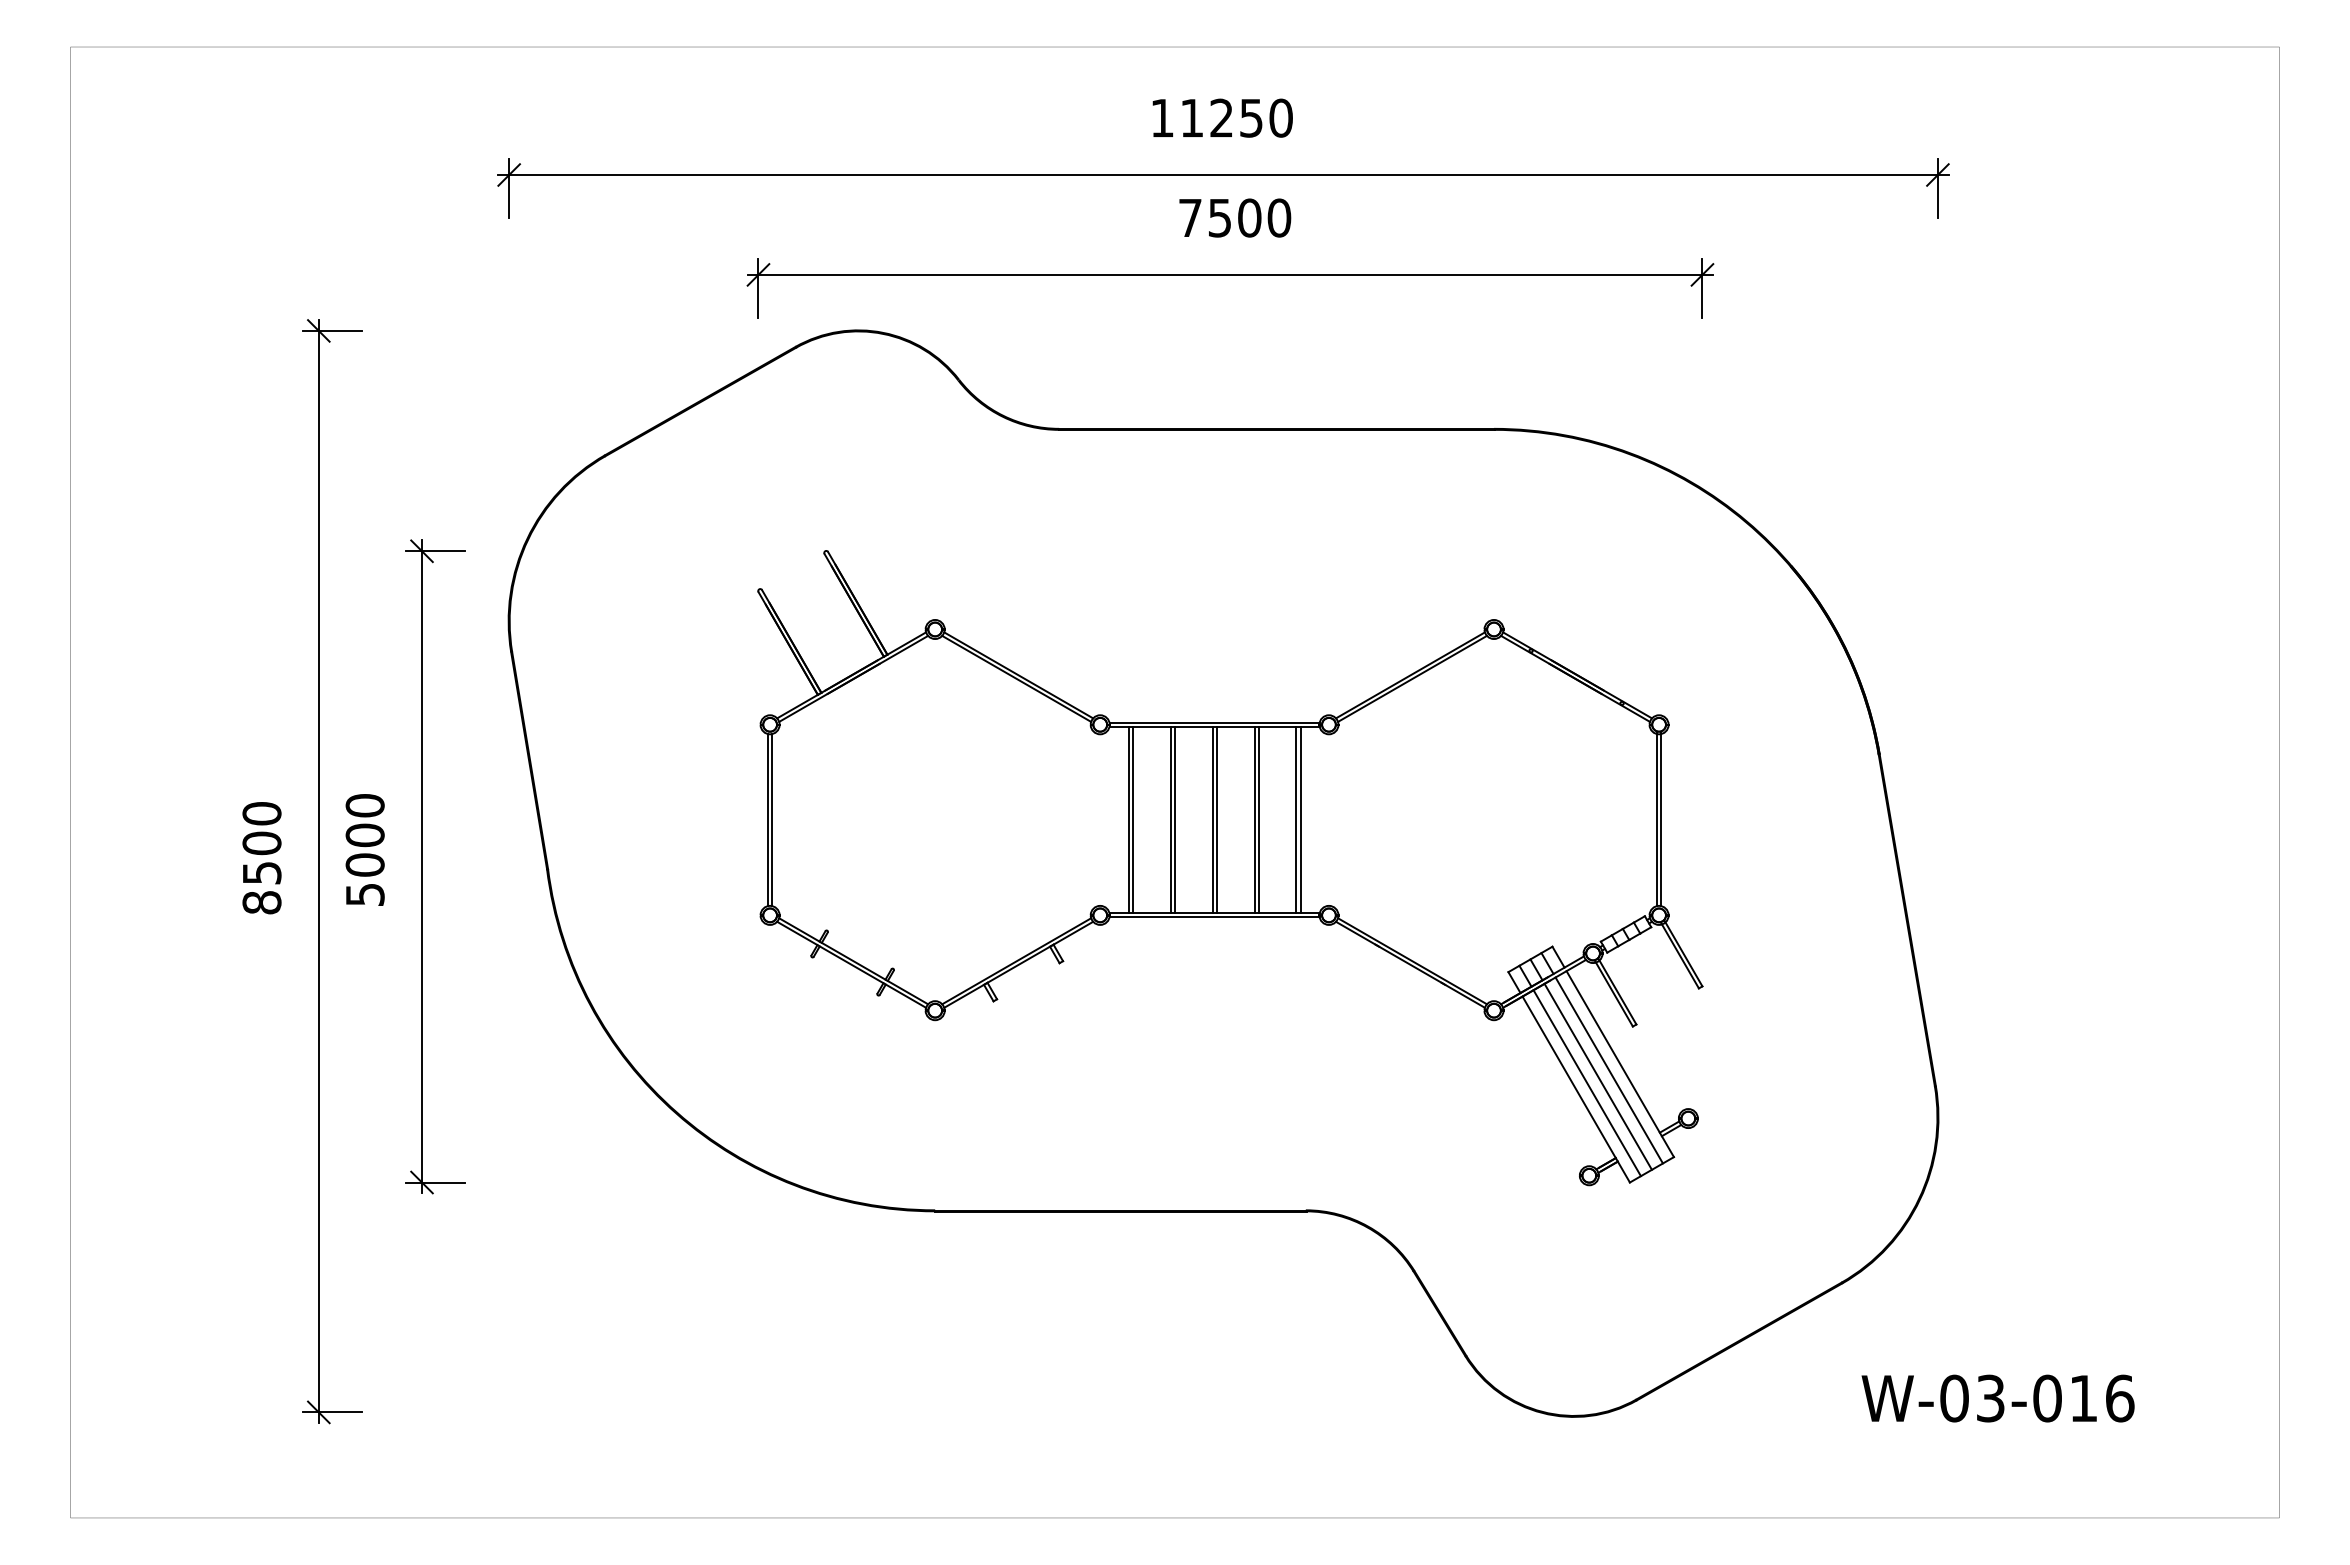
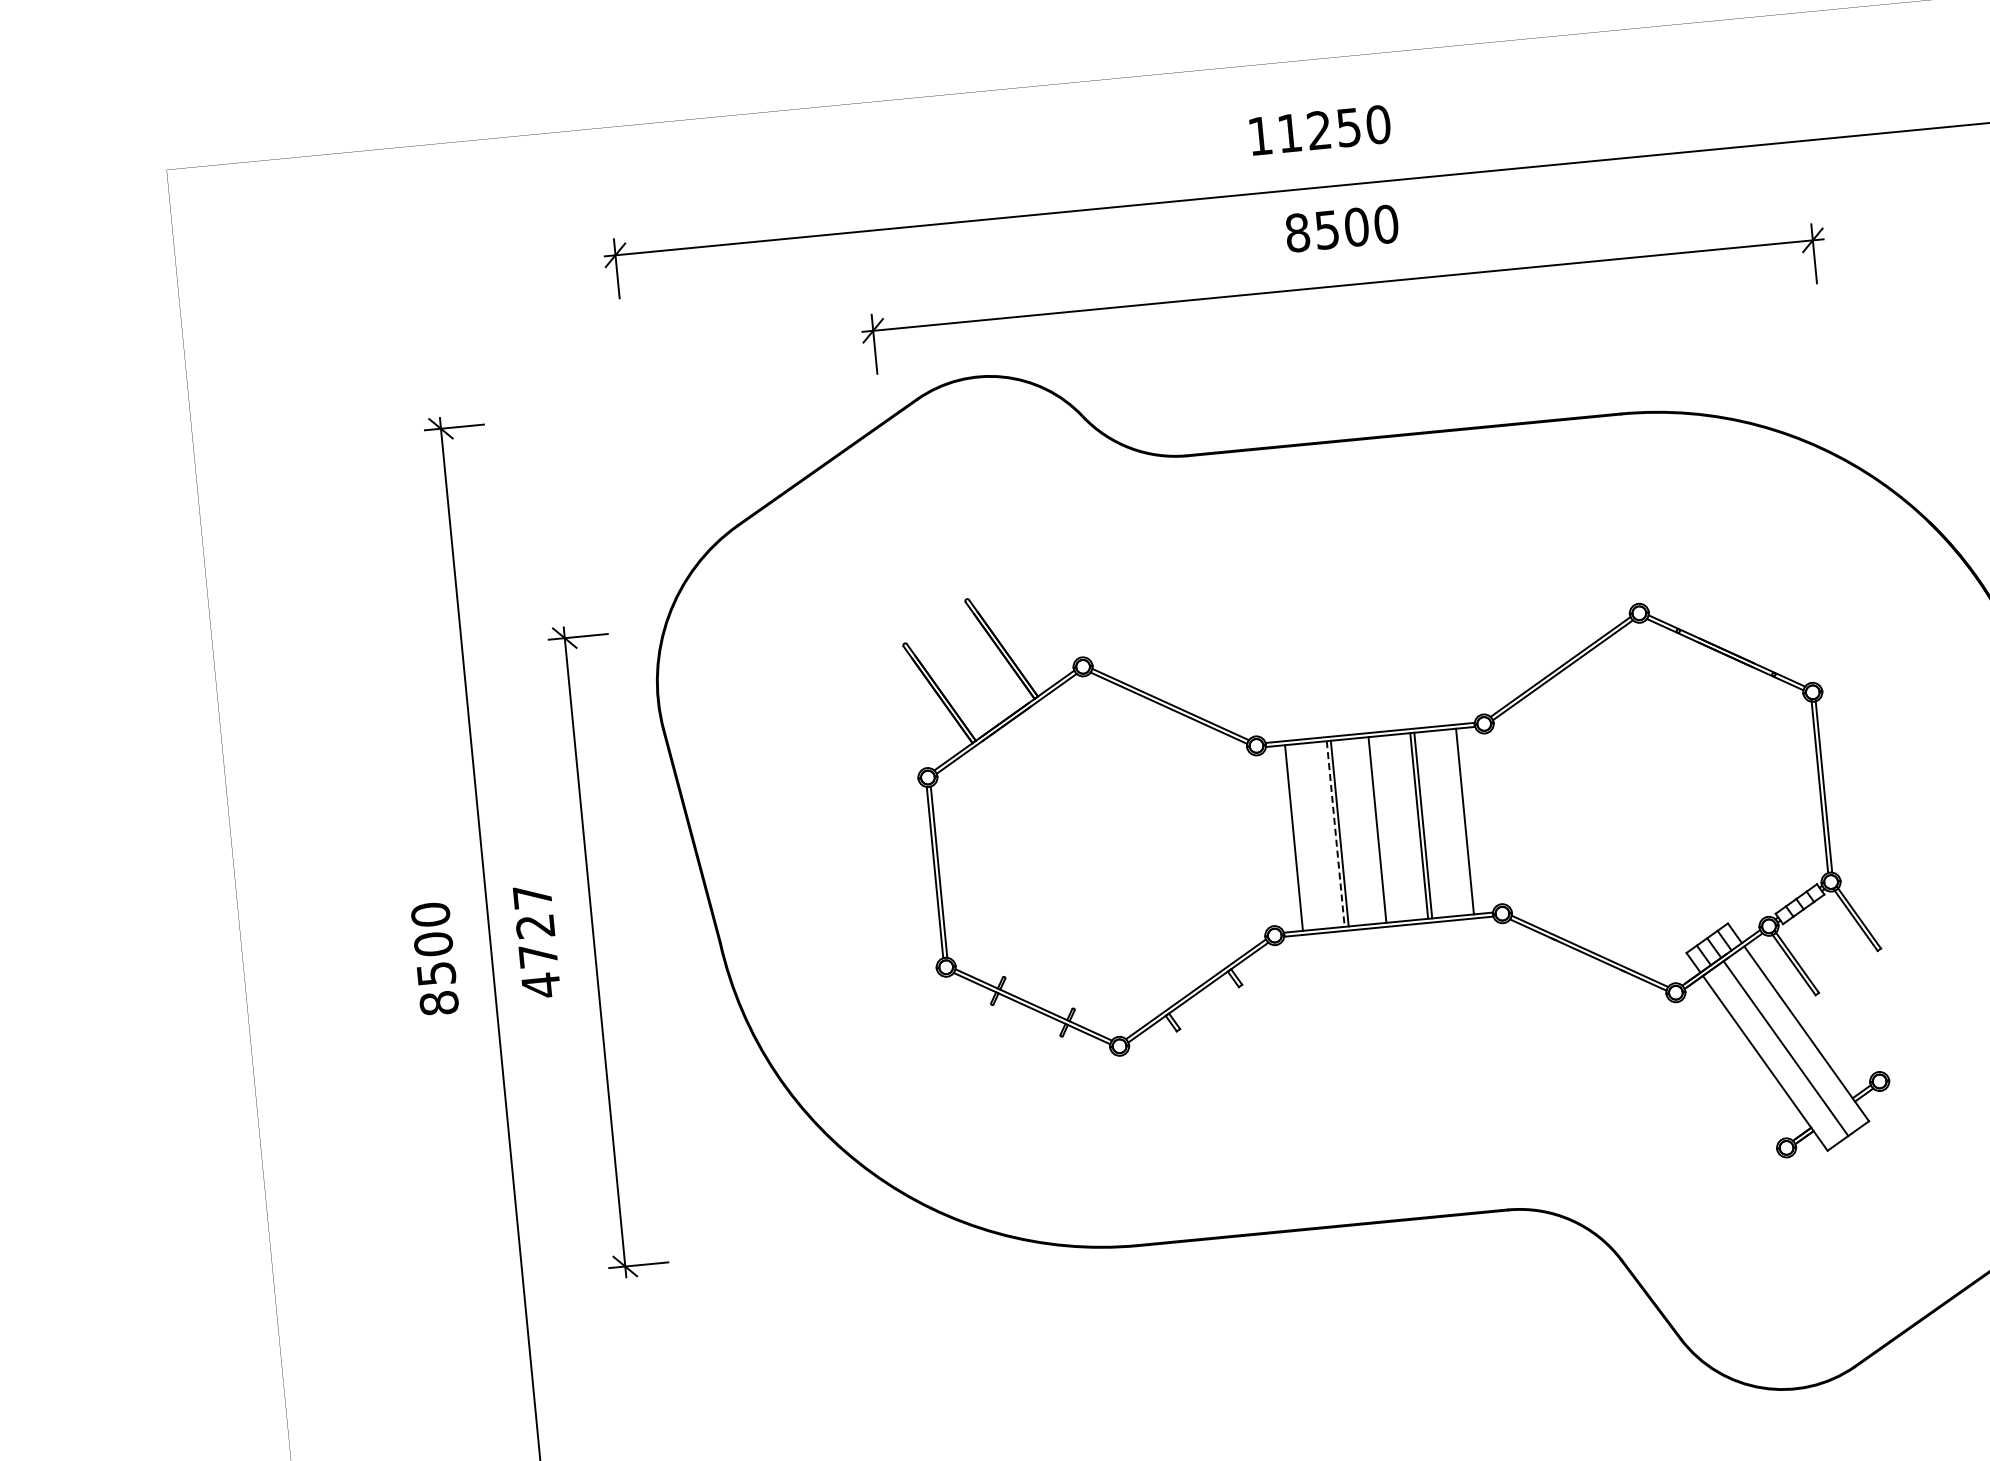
text: (1190, 217) -> (1297, 232), 7500 -> 8500
line: (1132, 819) -> (1297, 837), removed
line: (1216, 819) -> (1381, 829), removed
line: (1296, 819) -> (1460, 821), removed
line: (1170, 820) -> (1335, 834), solid -> dashed
text: (364, 850) -> (536, 941), 5000 -> 4727
line: (1608, 1070) -> (1795, 1041), removed
line: (1586, 1083) -> (1774, 1056), removed

